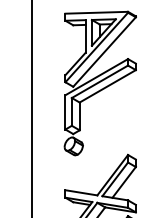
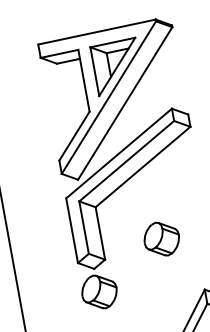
part: (110, 124) -> (161, 238), added

